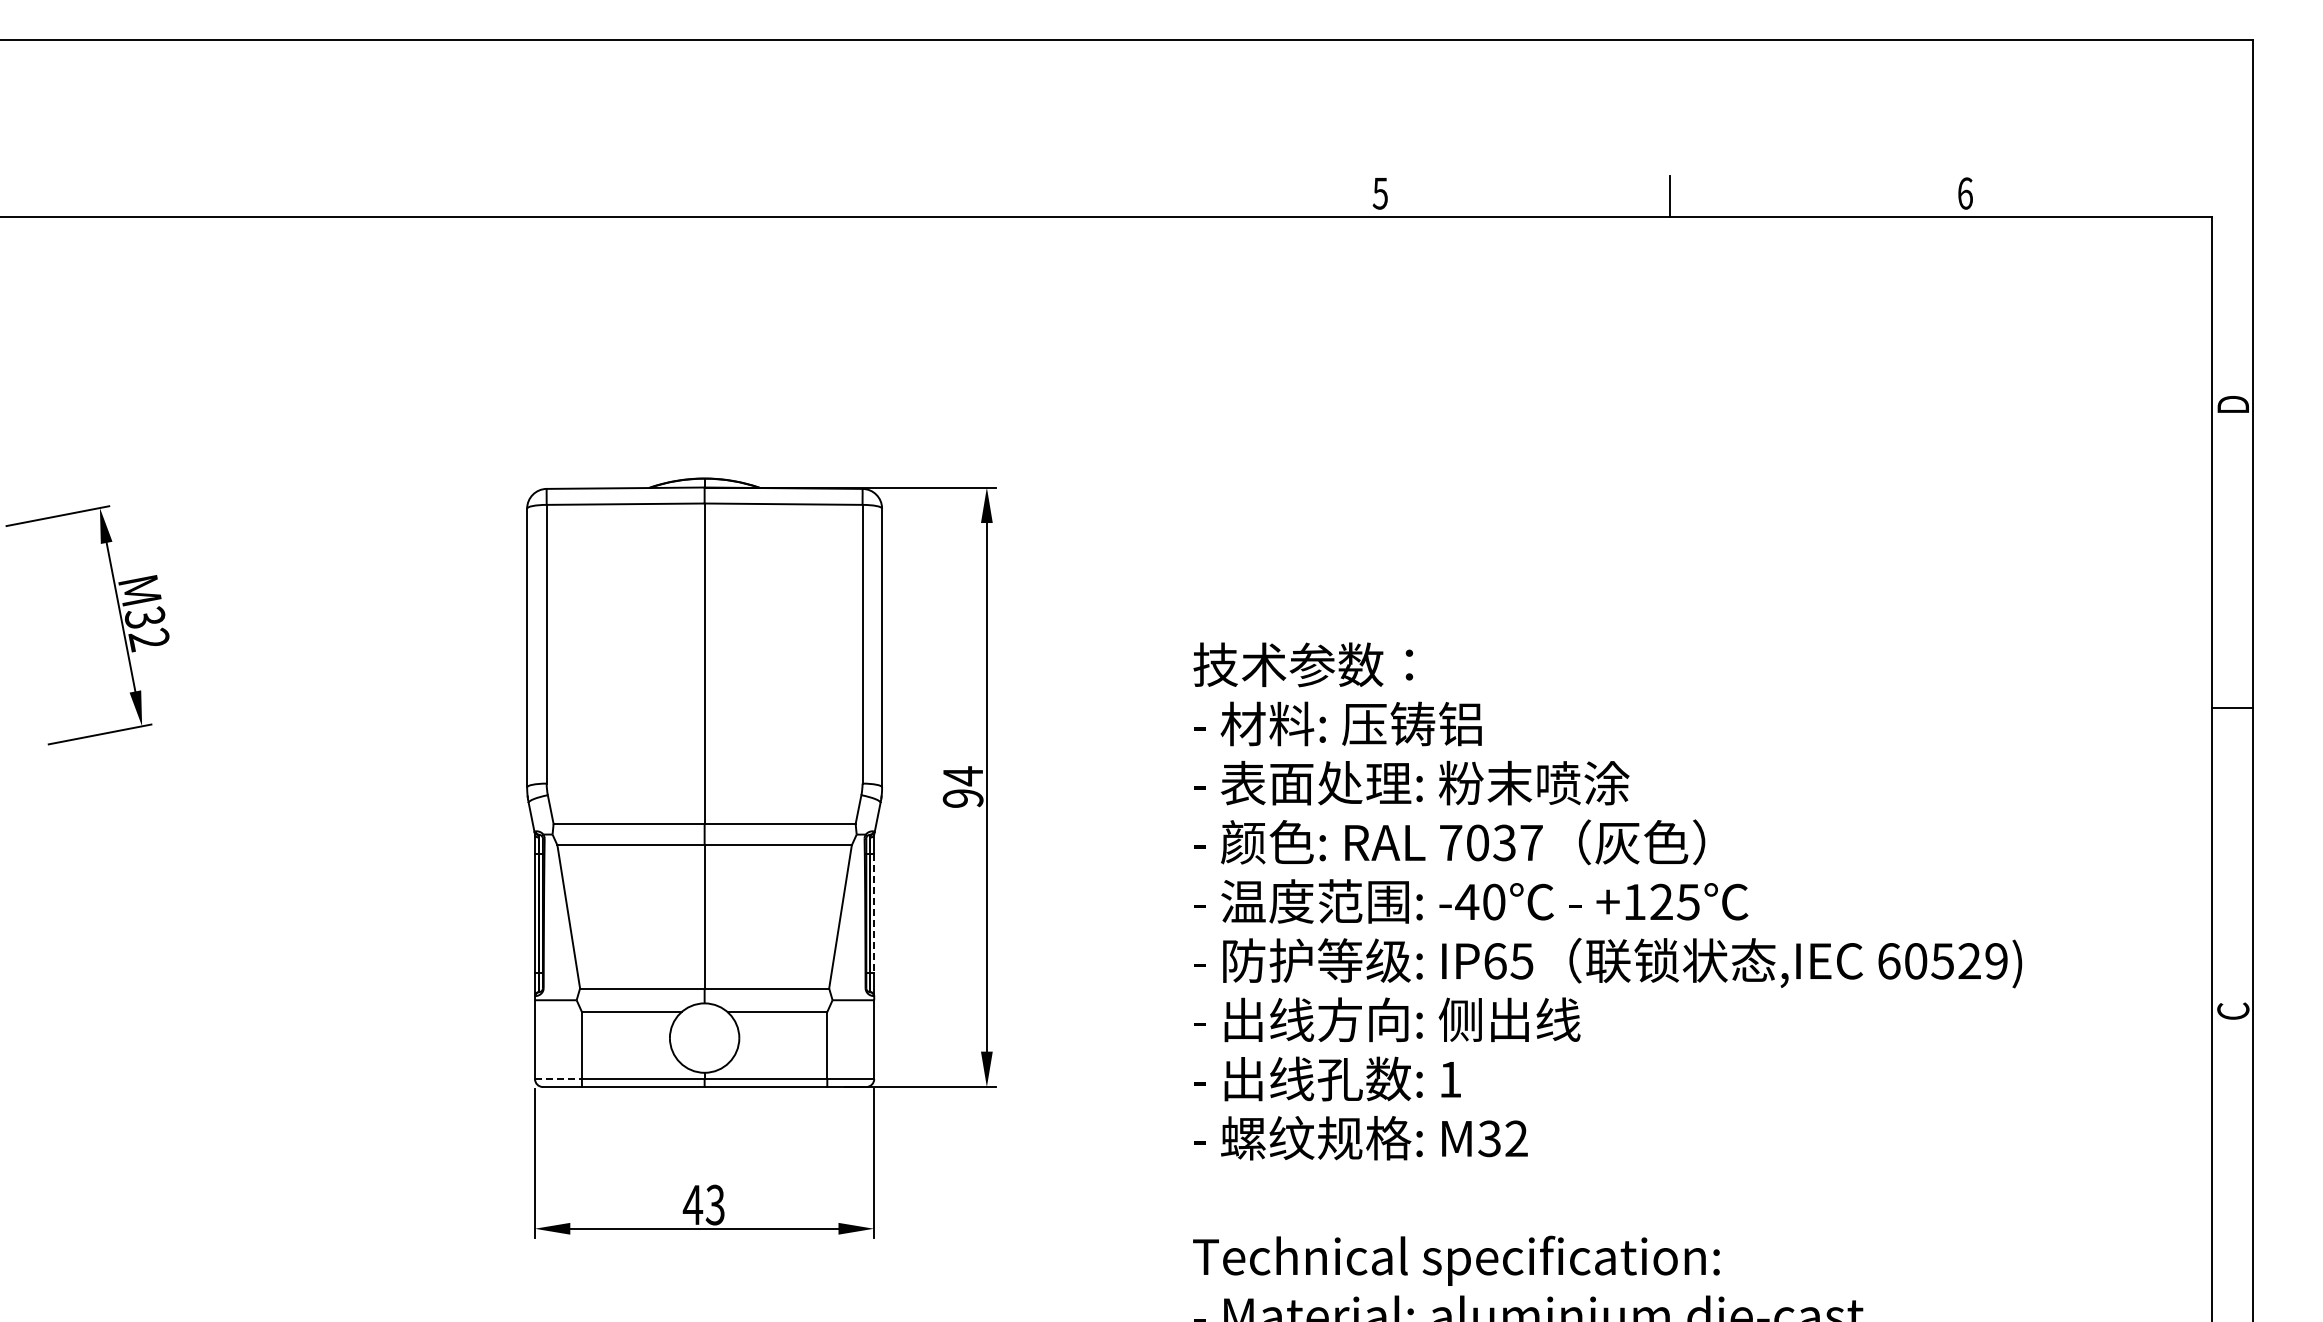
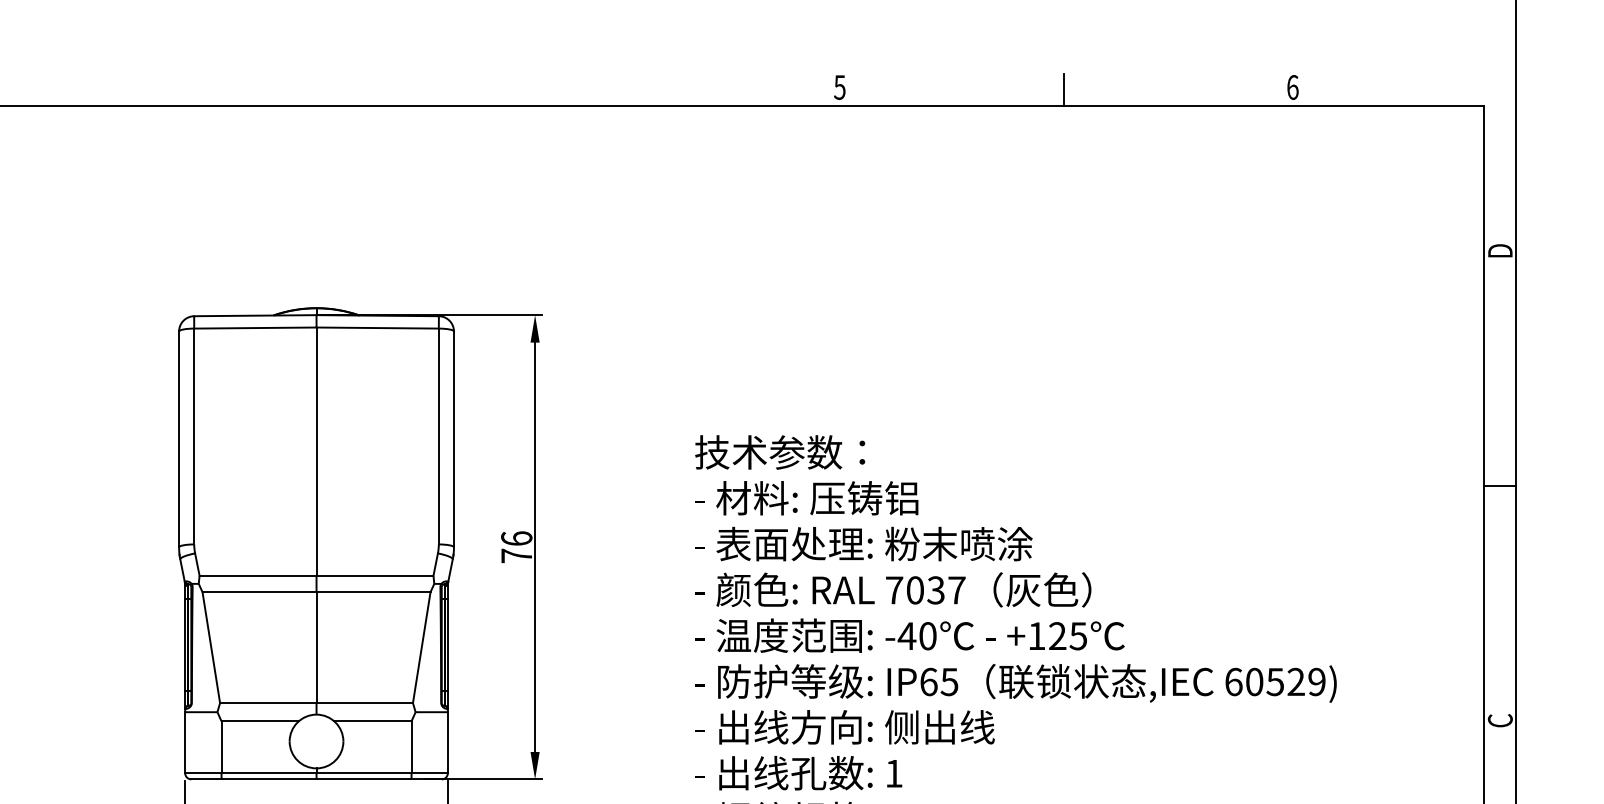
text: (962, 786) -> (516, 546), 94 -> 76
line: (874, 913) -> (448, 645), dashed -> solid
line: (559, 1079) -> (204, 773), dashed -> solid

